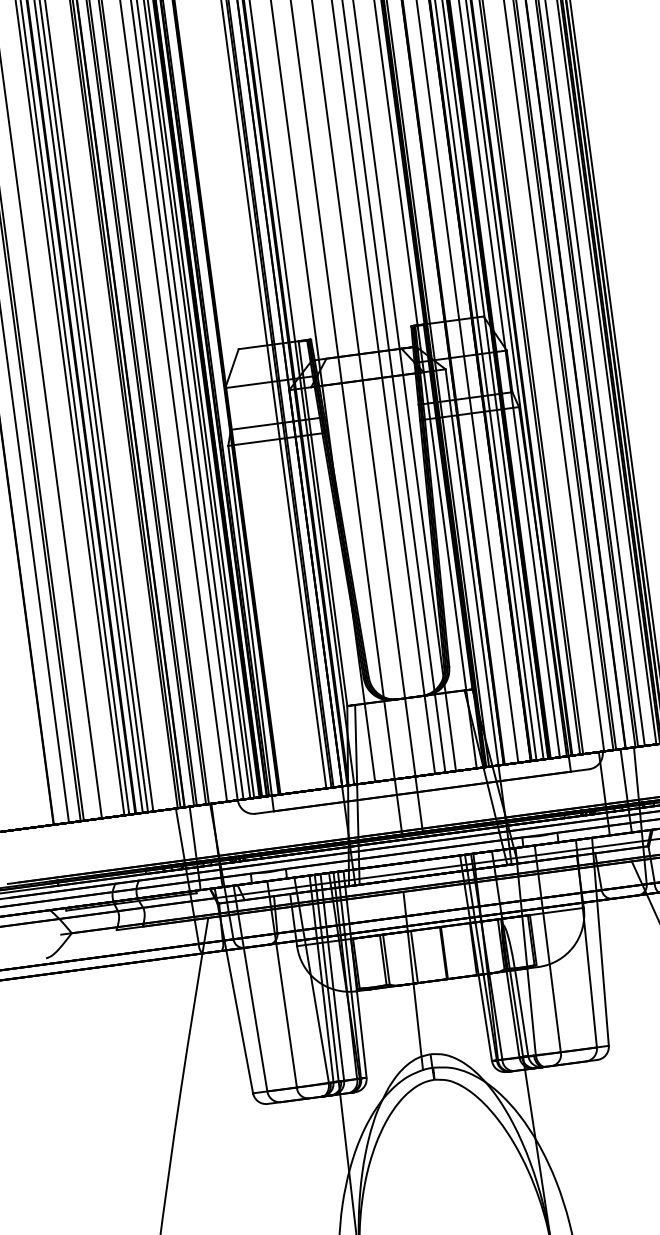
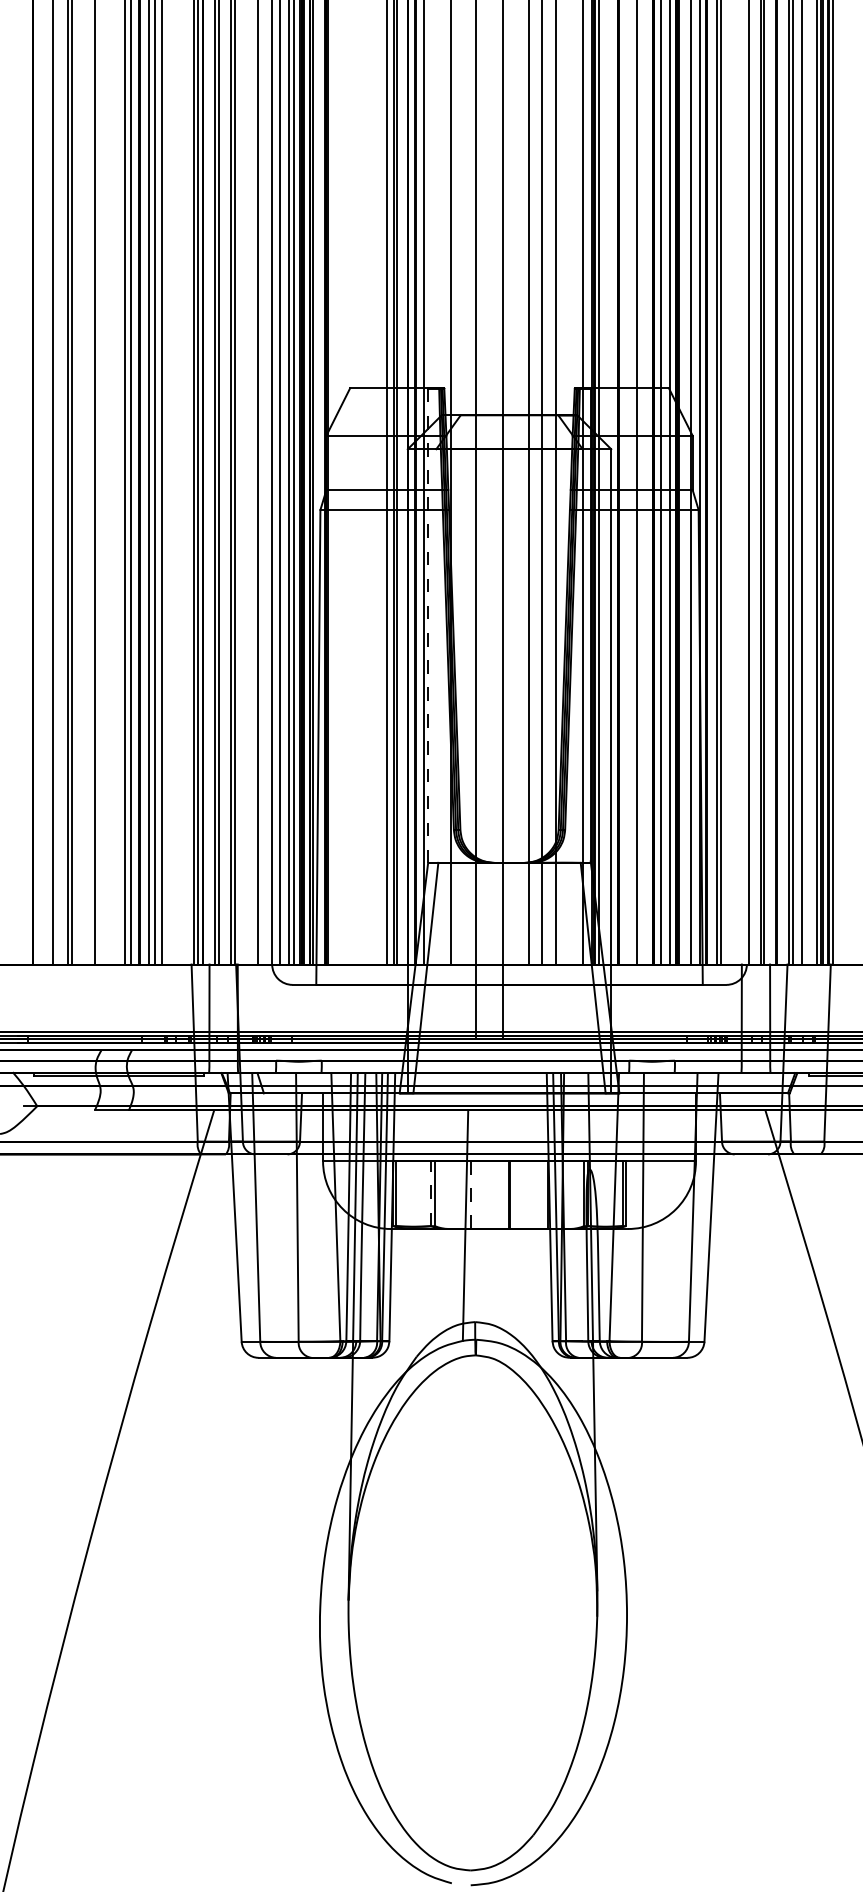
line: (323, 524) -> (428, 626), solid -> dashed
line: (414, 957) -> (471, 1195), solid -> dashed
line: (383, 959) -> (430, 1193), solid -> dashed

